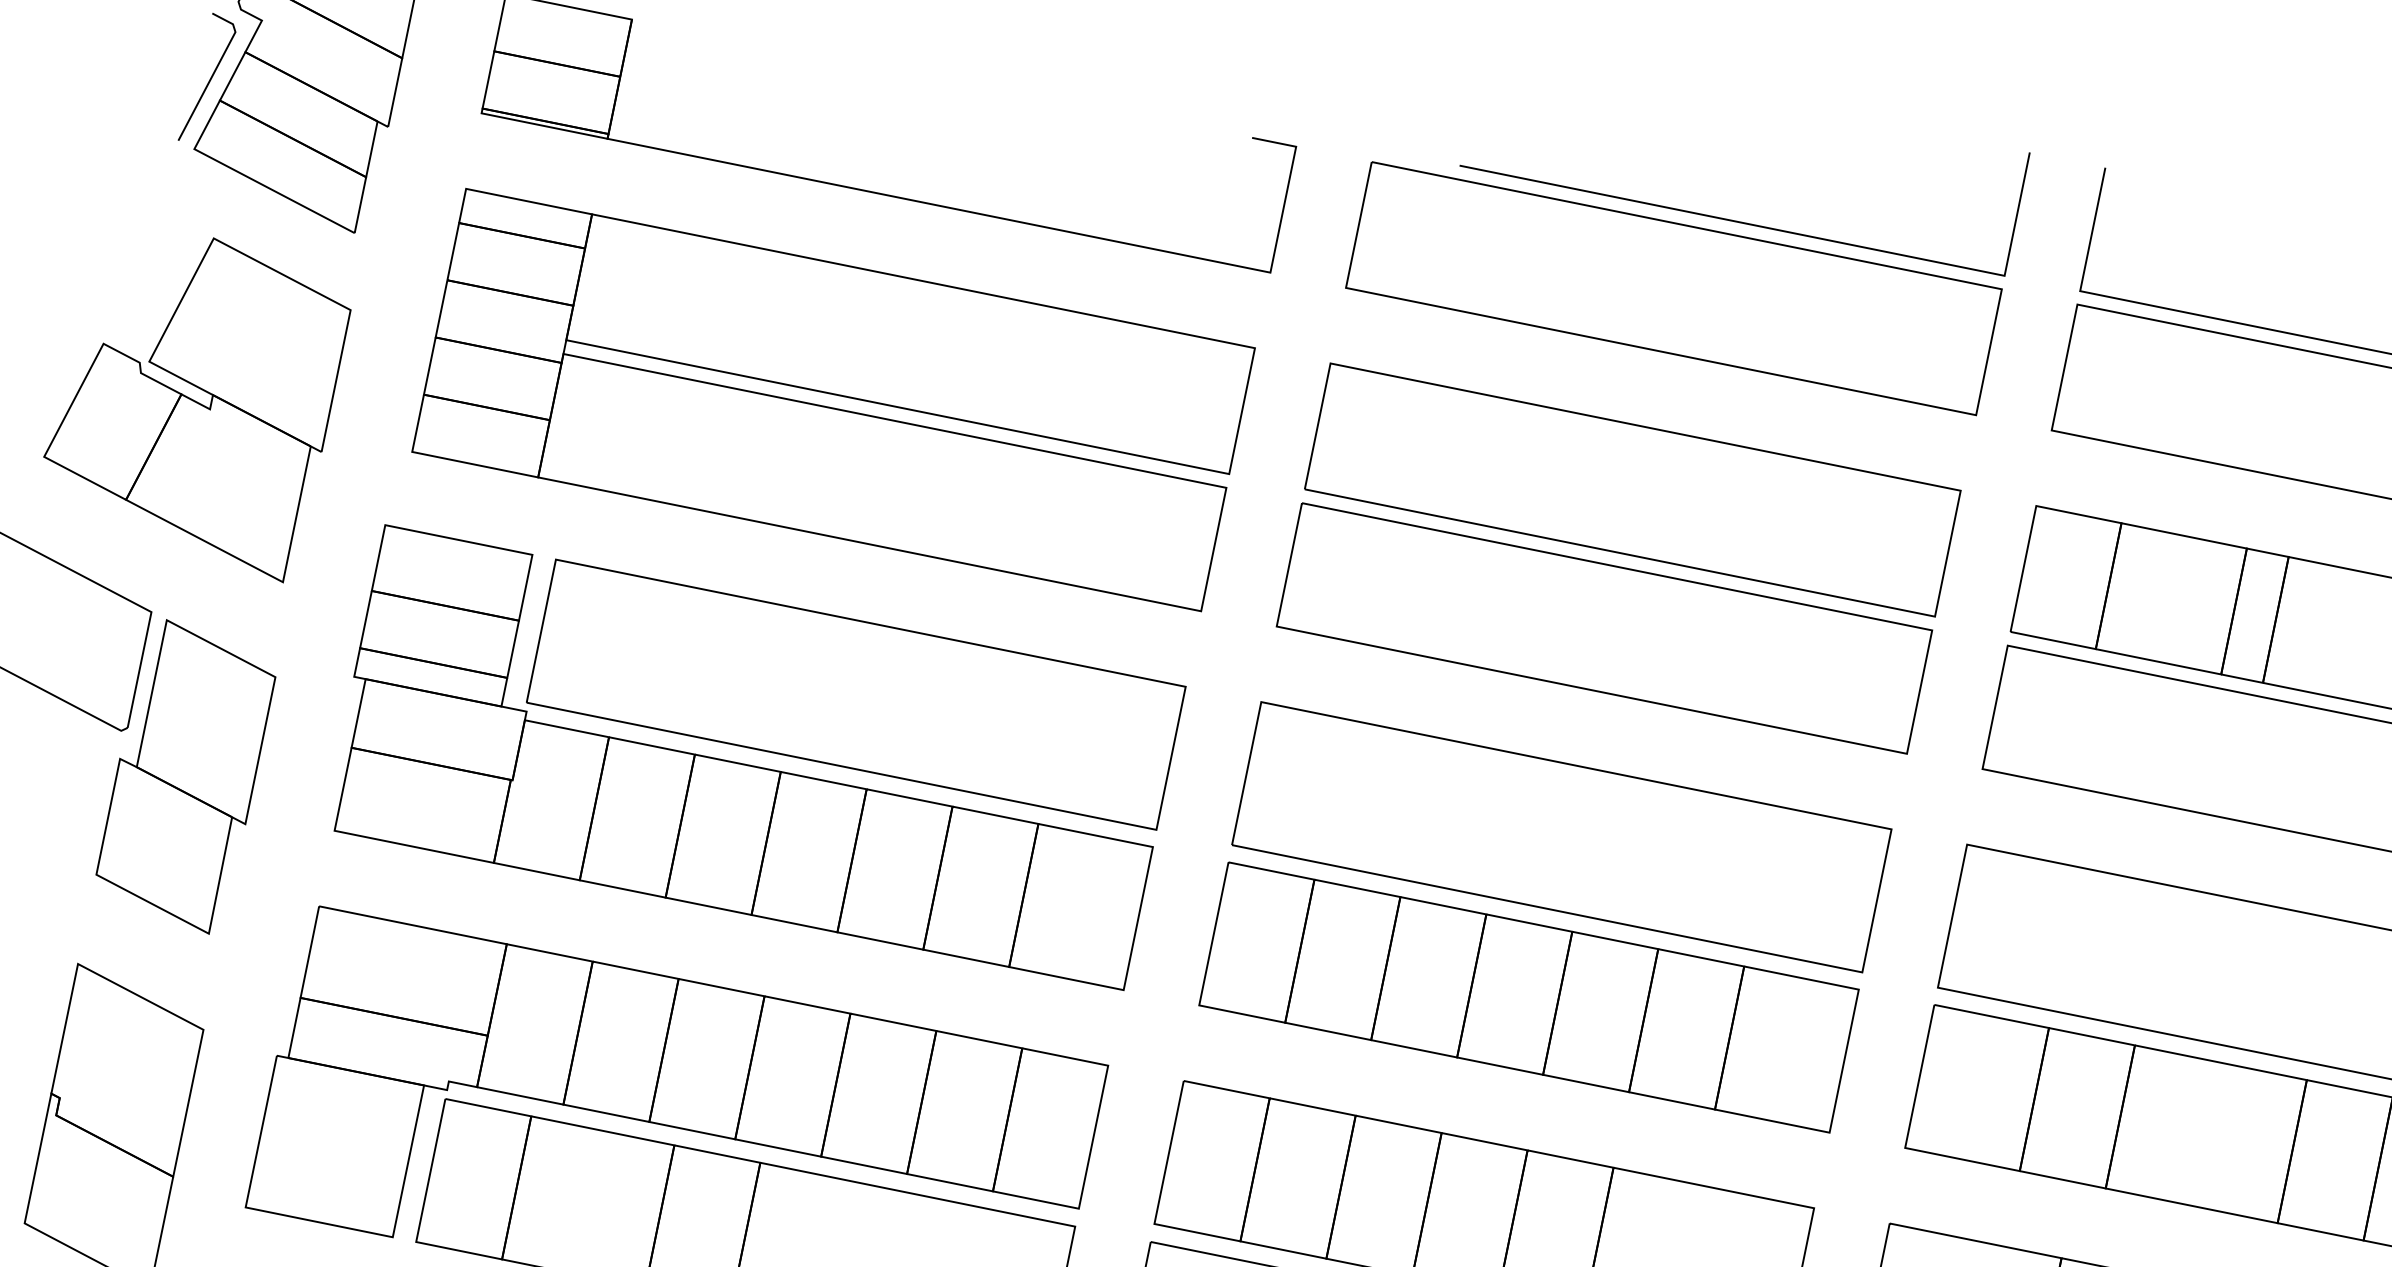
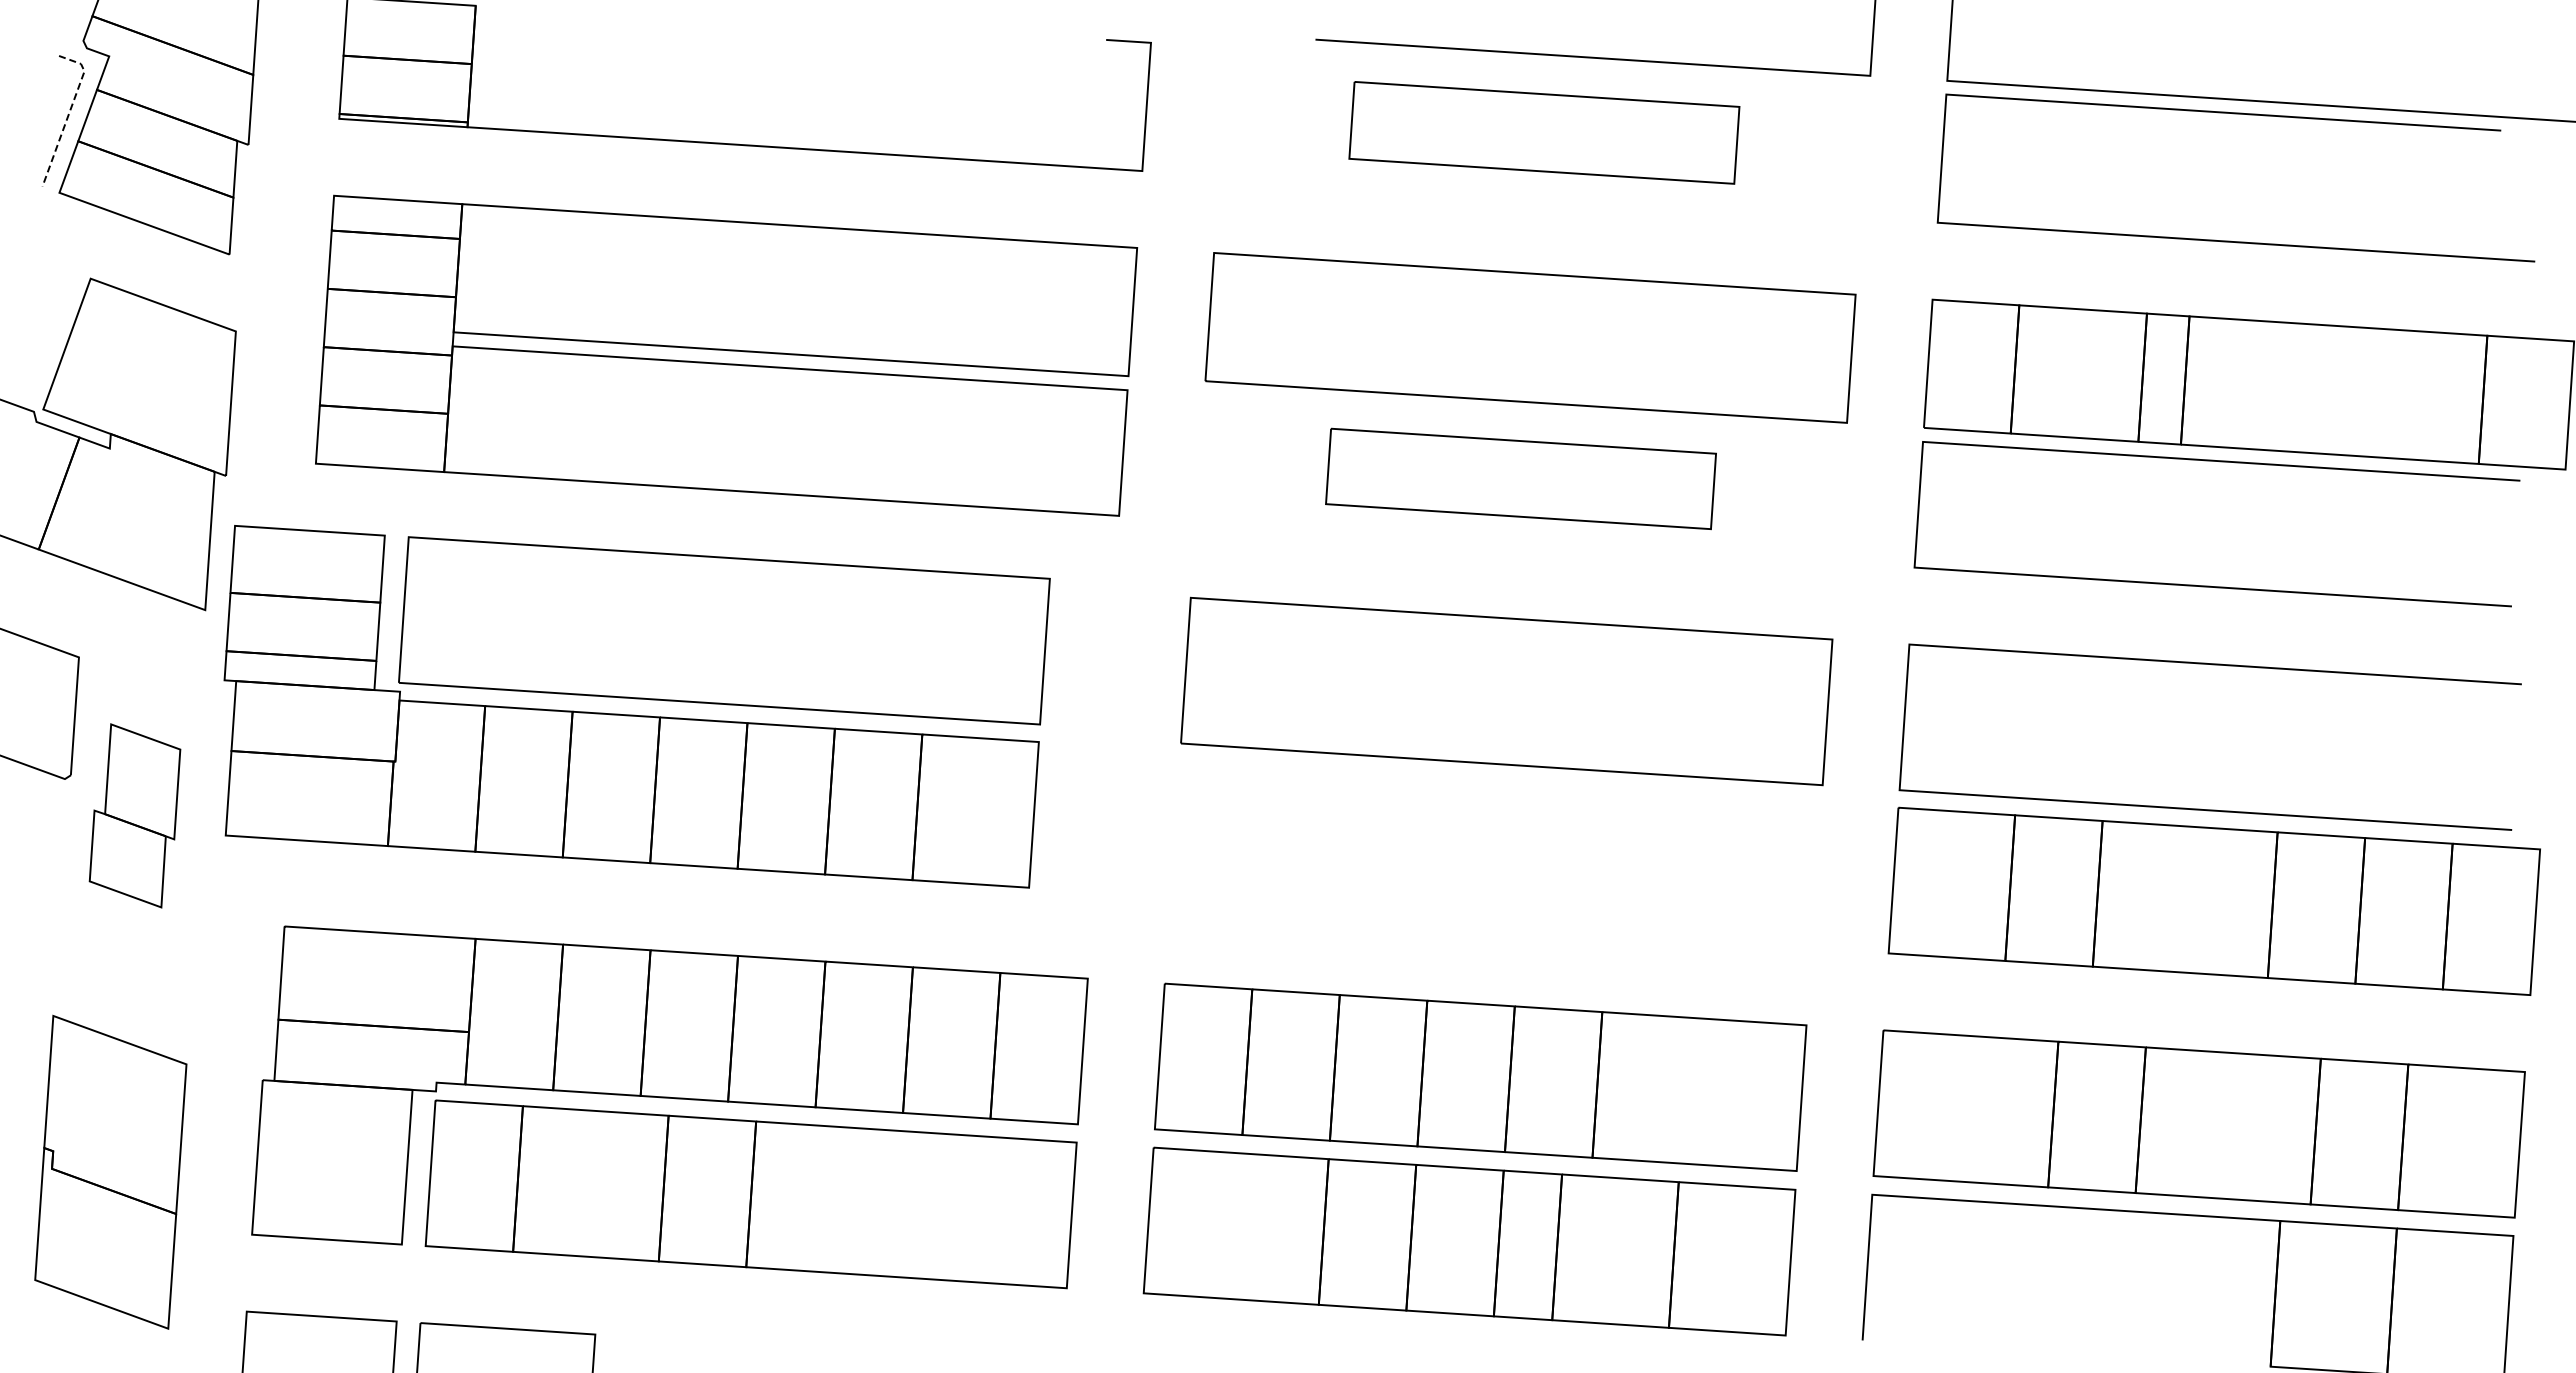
line: (215, 70) -> (69, 112), solid -> dashed
part: (1674, 288) -> (1544, 132), size x0.6
part: (1603, 627) -> (1520, 478), size x0.6
part: (759, 751) -> (636, 699), moved
part: (185, 776) -> (134, 815), size x0.6
part: (1528, 997) -> (1495, 854), removed

